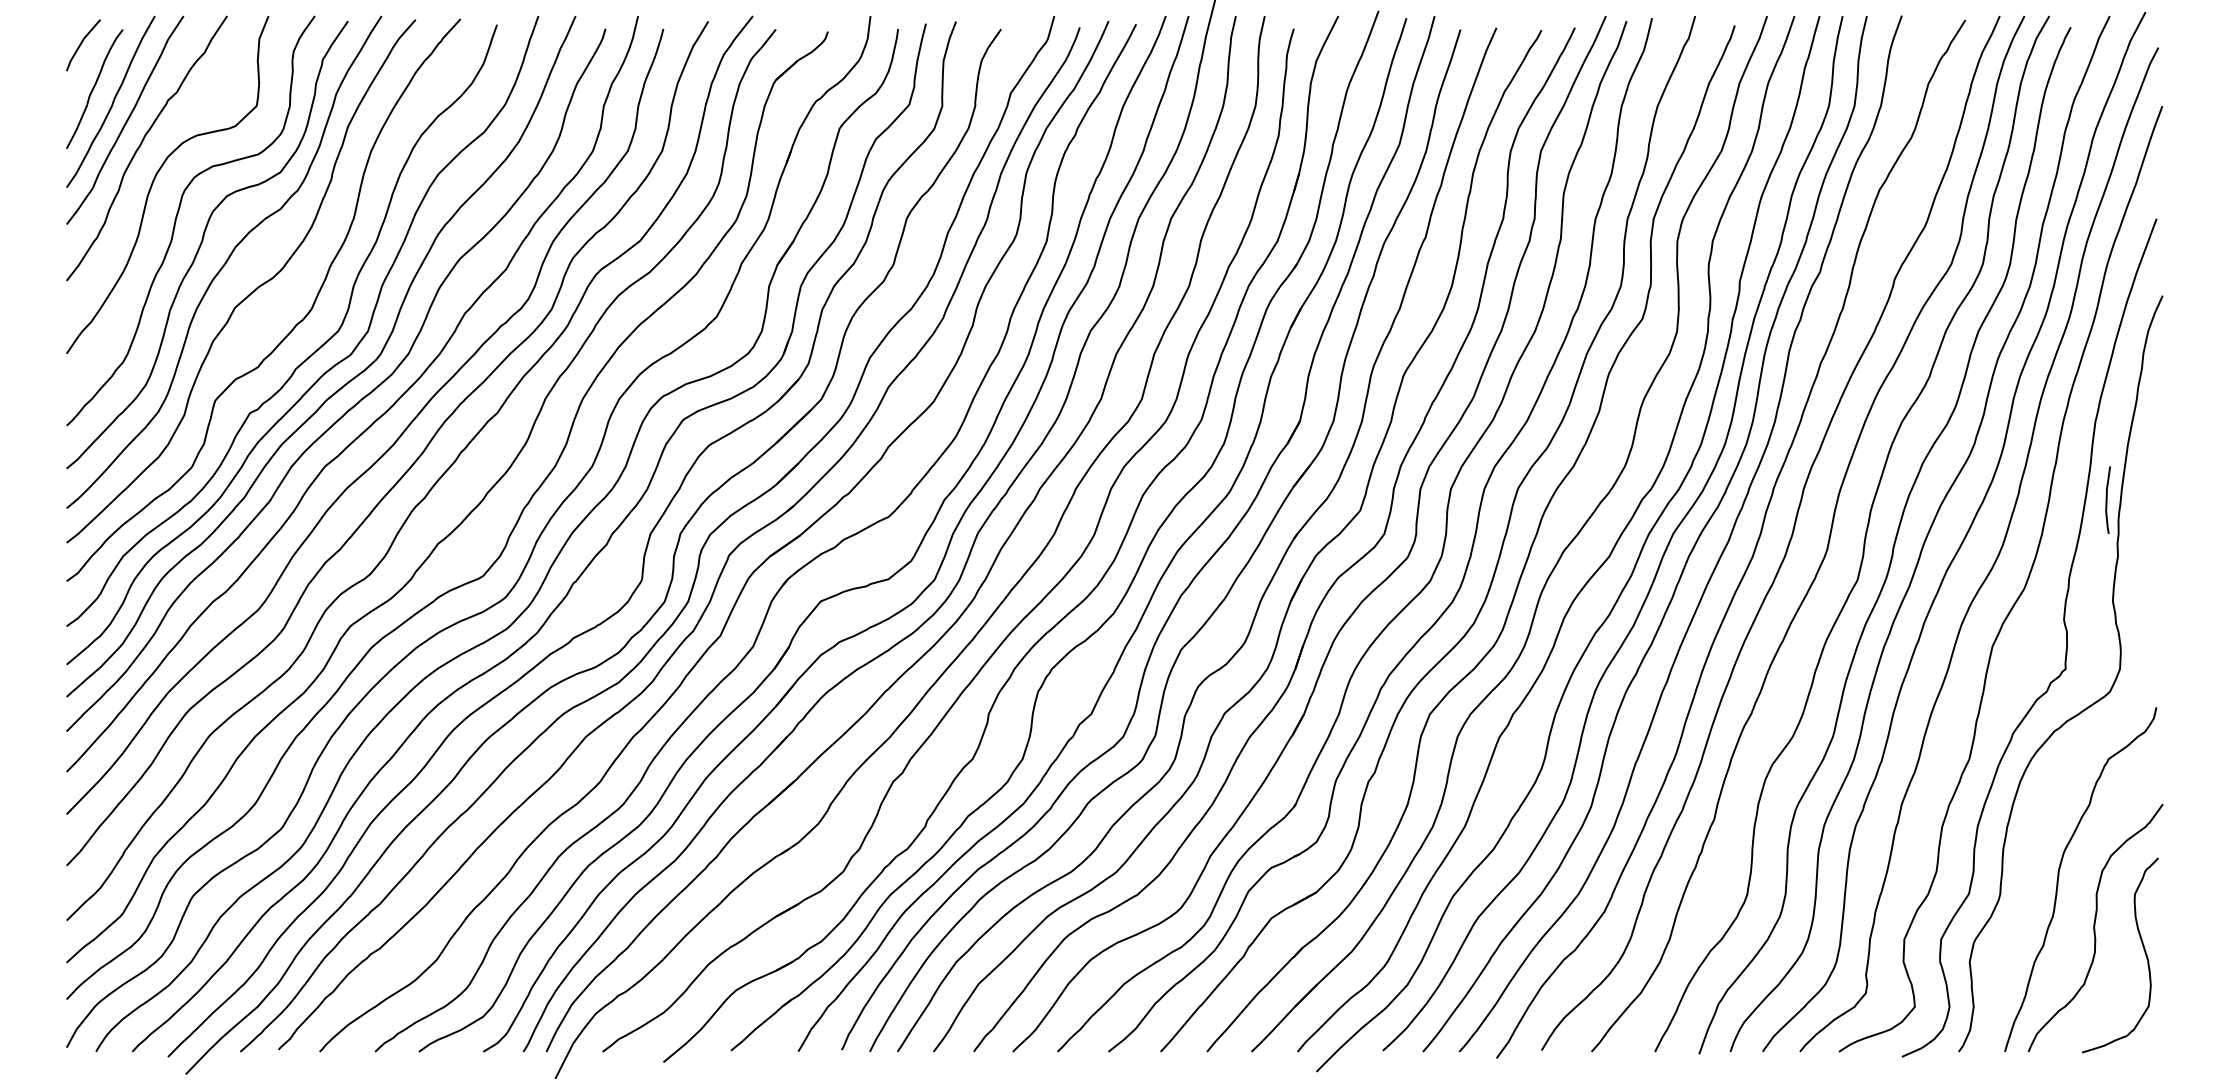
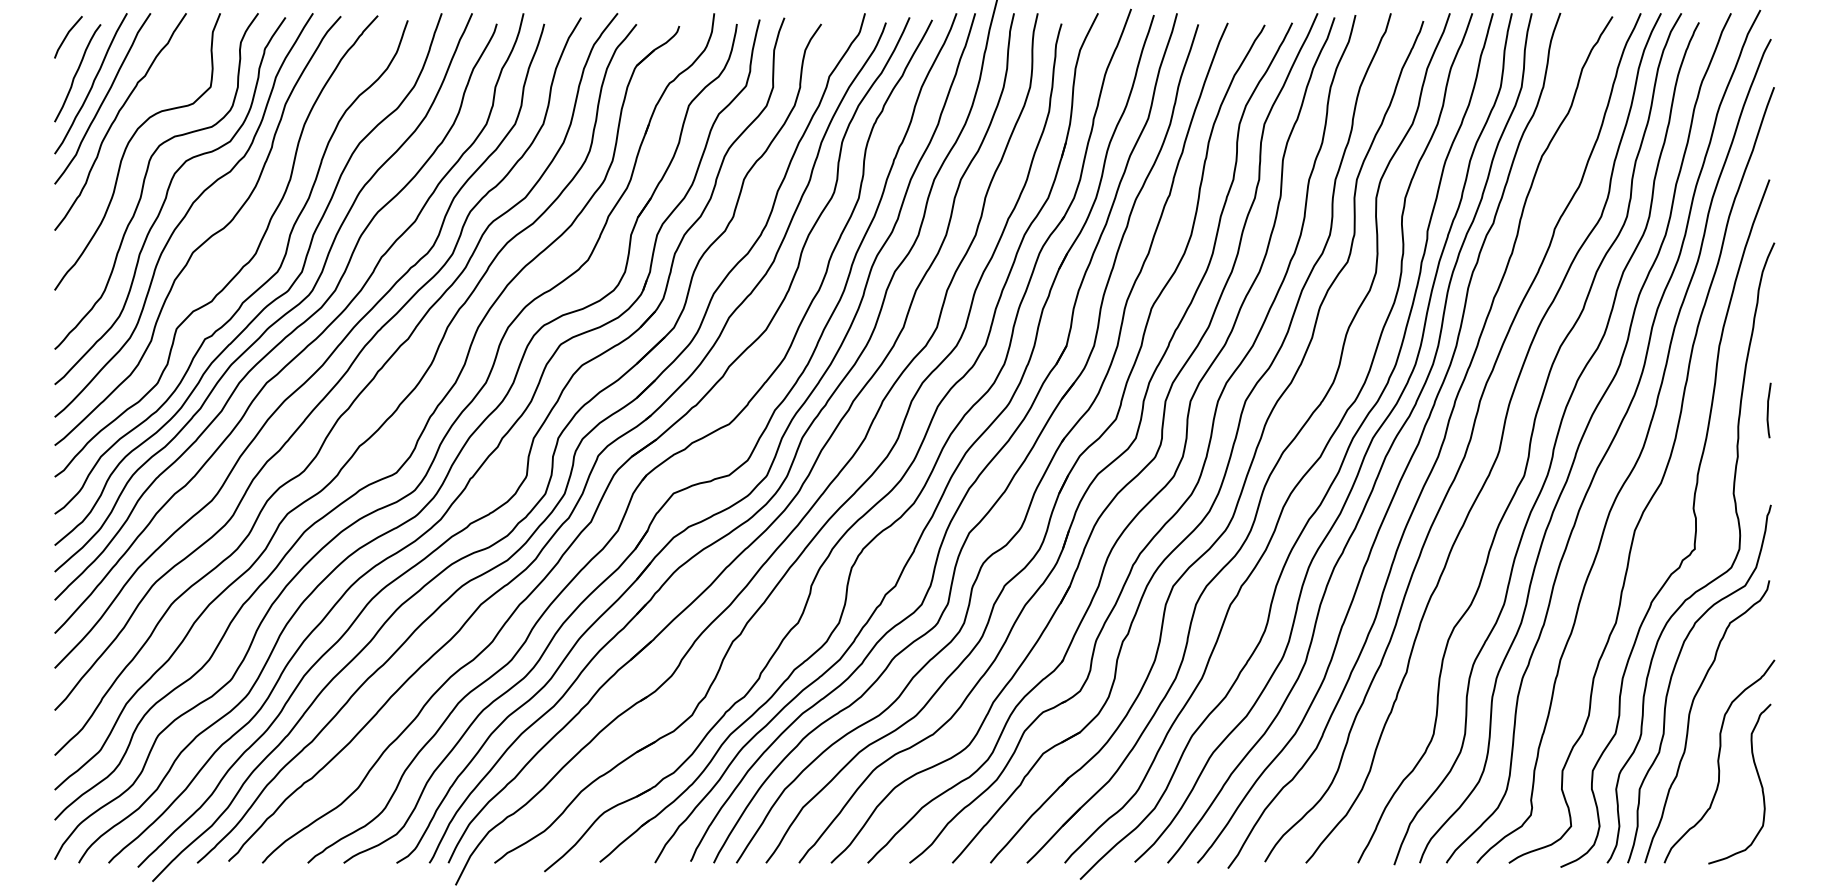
curve: (2107, 499) -> (1768, 409), moved
curve: (2039, 821) -> (1673, 674), added

